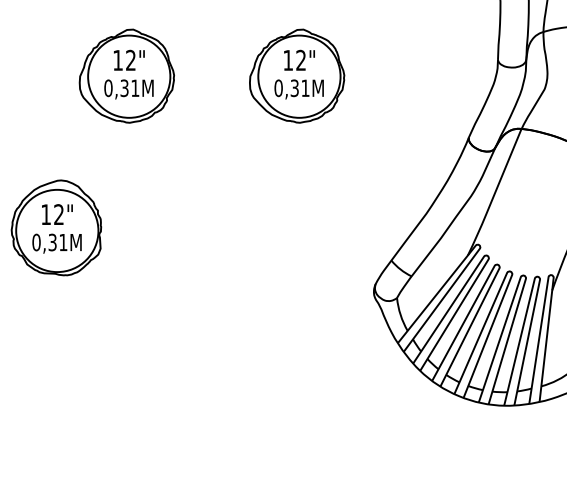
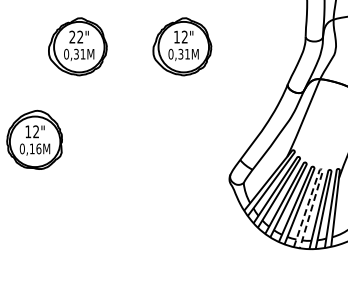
text: (118, 59) -> (72, 36), 12" -> 22"
text: (57, 241) -> (35, 148), 0,31M -> 0,16M
line: (523, 276) -> (321, 169), solid -> dashed

